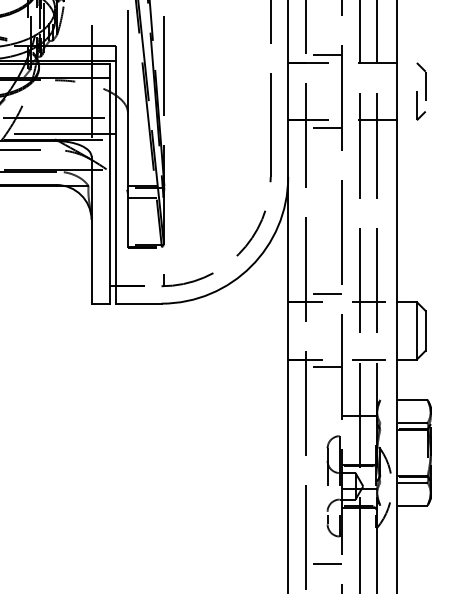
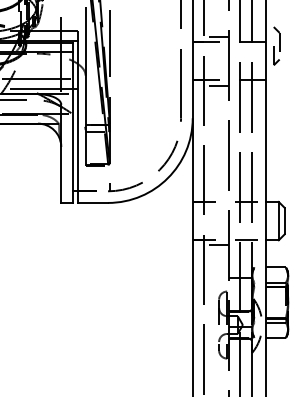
part: (420, 90) -> (276, 45), moved
line: (323, 294) -> (216, 196), removed
line: (323, 564) -> (216, 377), removed

